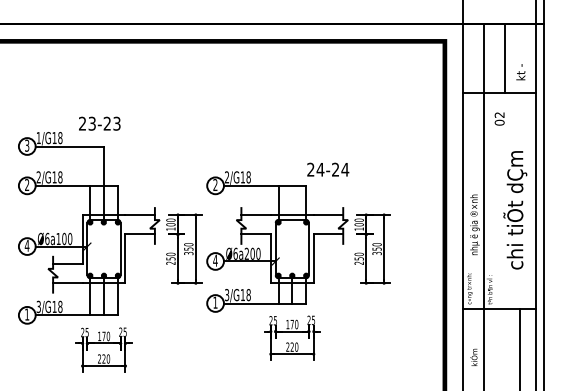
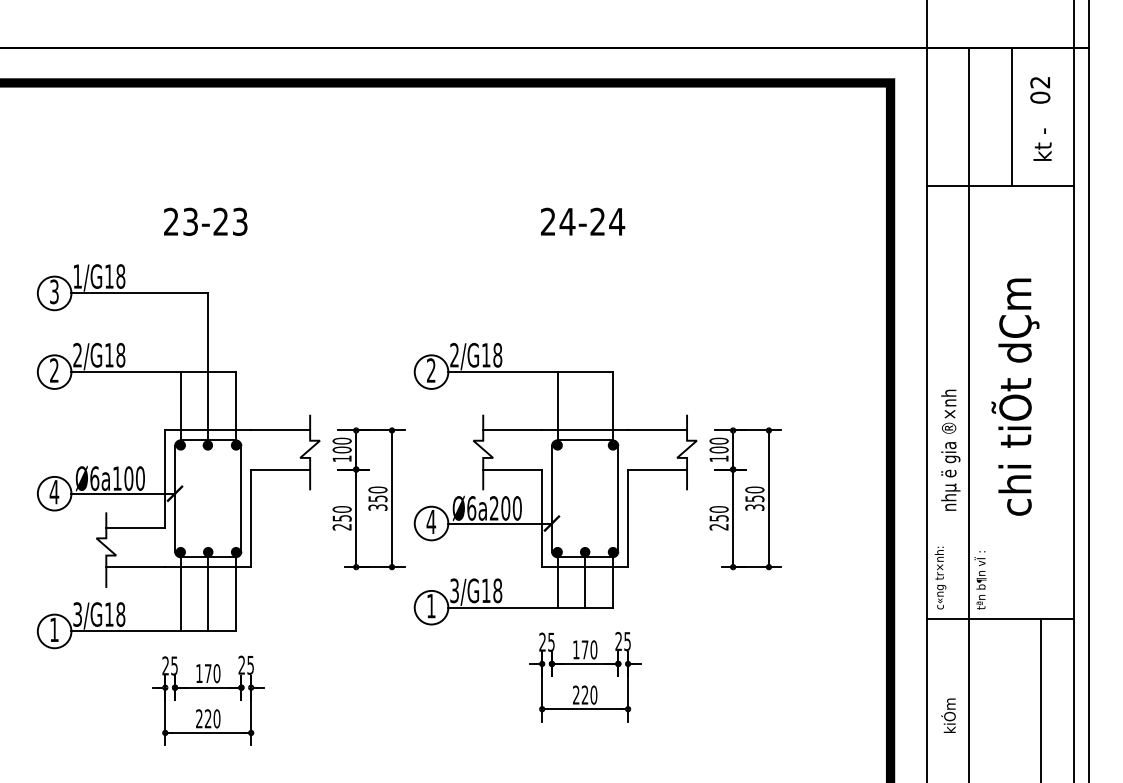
text: (499, 118) -> (1039, 89), moved
text: (99, 123) -> (205, 221), moved
text: (328, 169) -> (583, 221), moved
text: (515, 210) -> (1015, 397), moved

